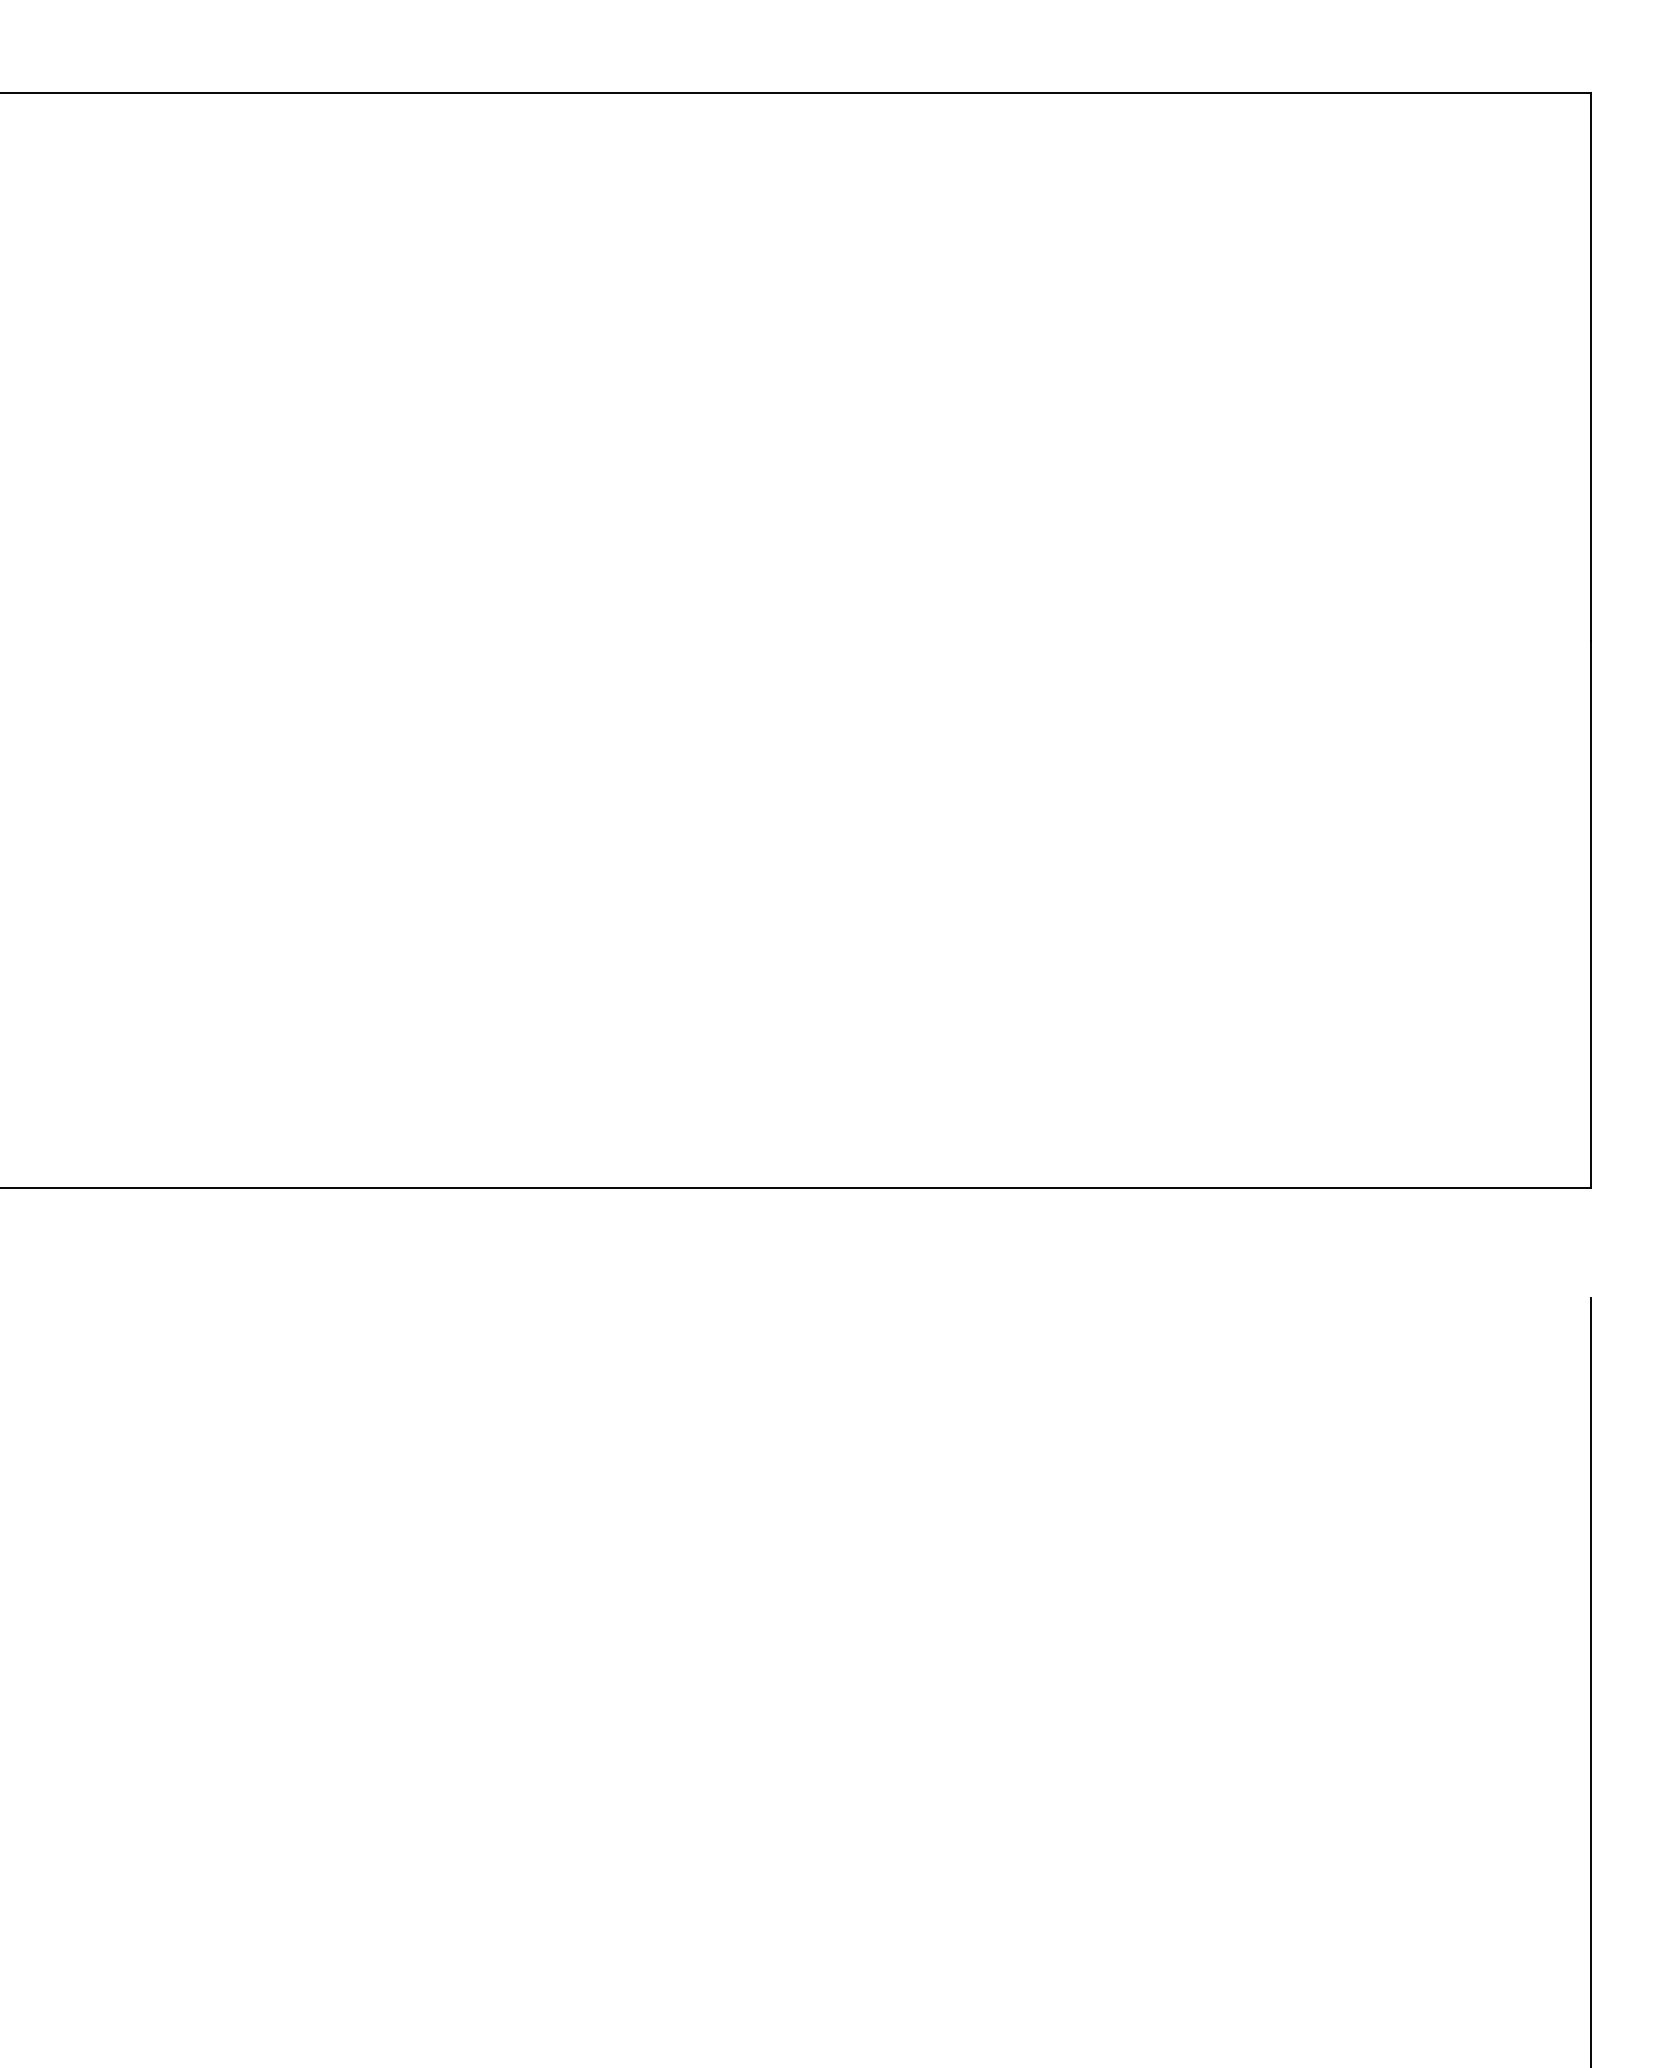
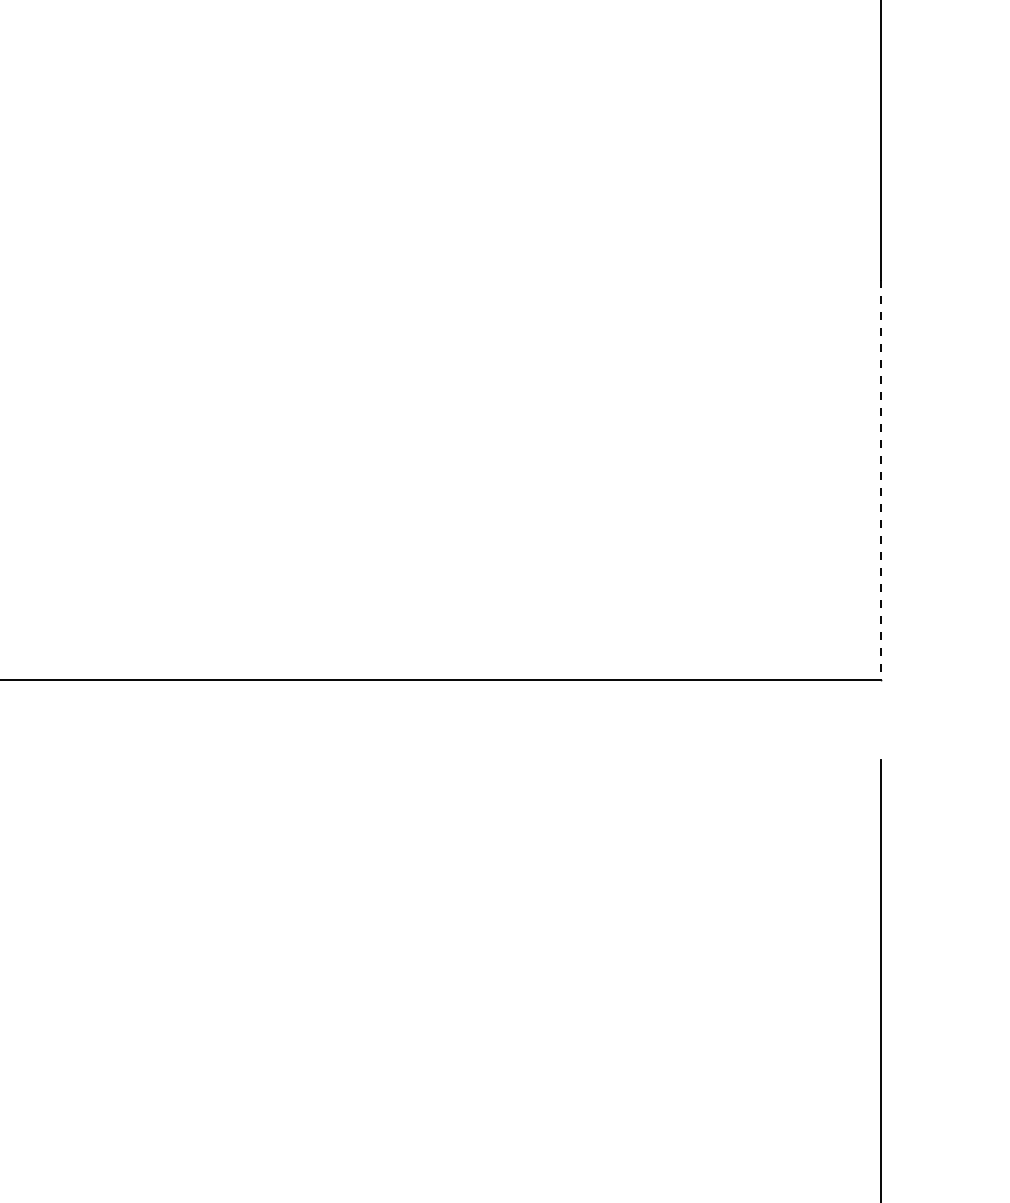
line: (1591, 914) -> (881, 480), solid -> dashed

